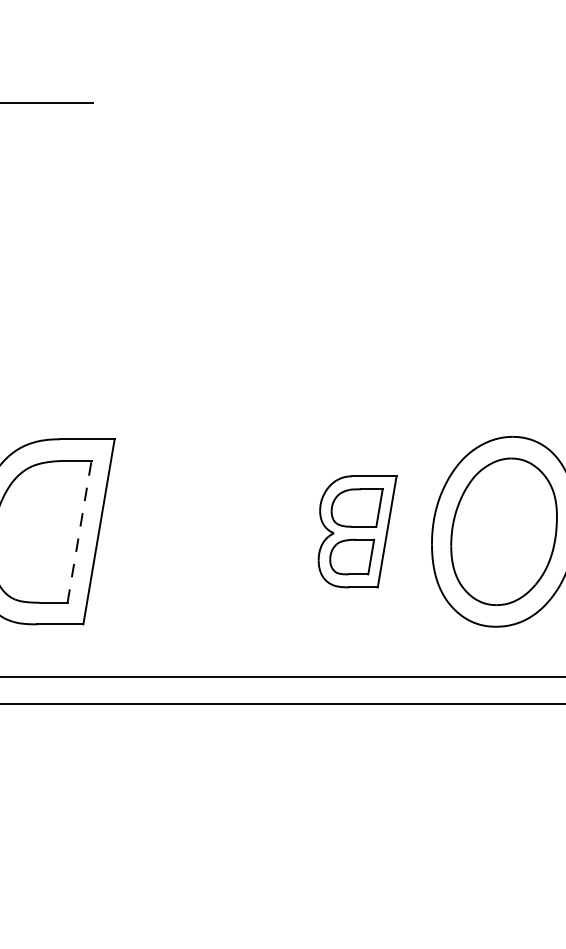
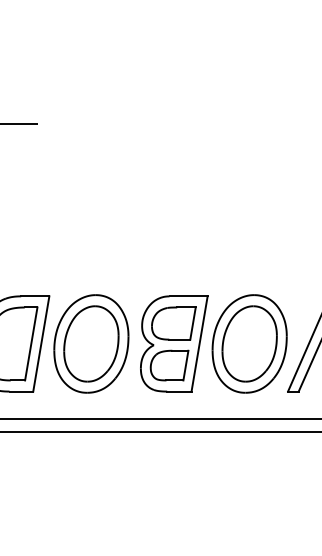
line: (79, 530) -> (31, 343), dashed -> solid
part: (196, 530) -> (91, 343), added
part: (357, 530) -> (174, 343), size x1.67

